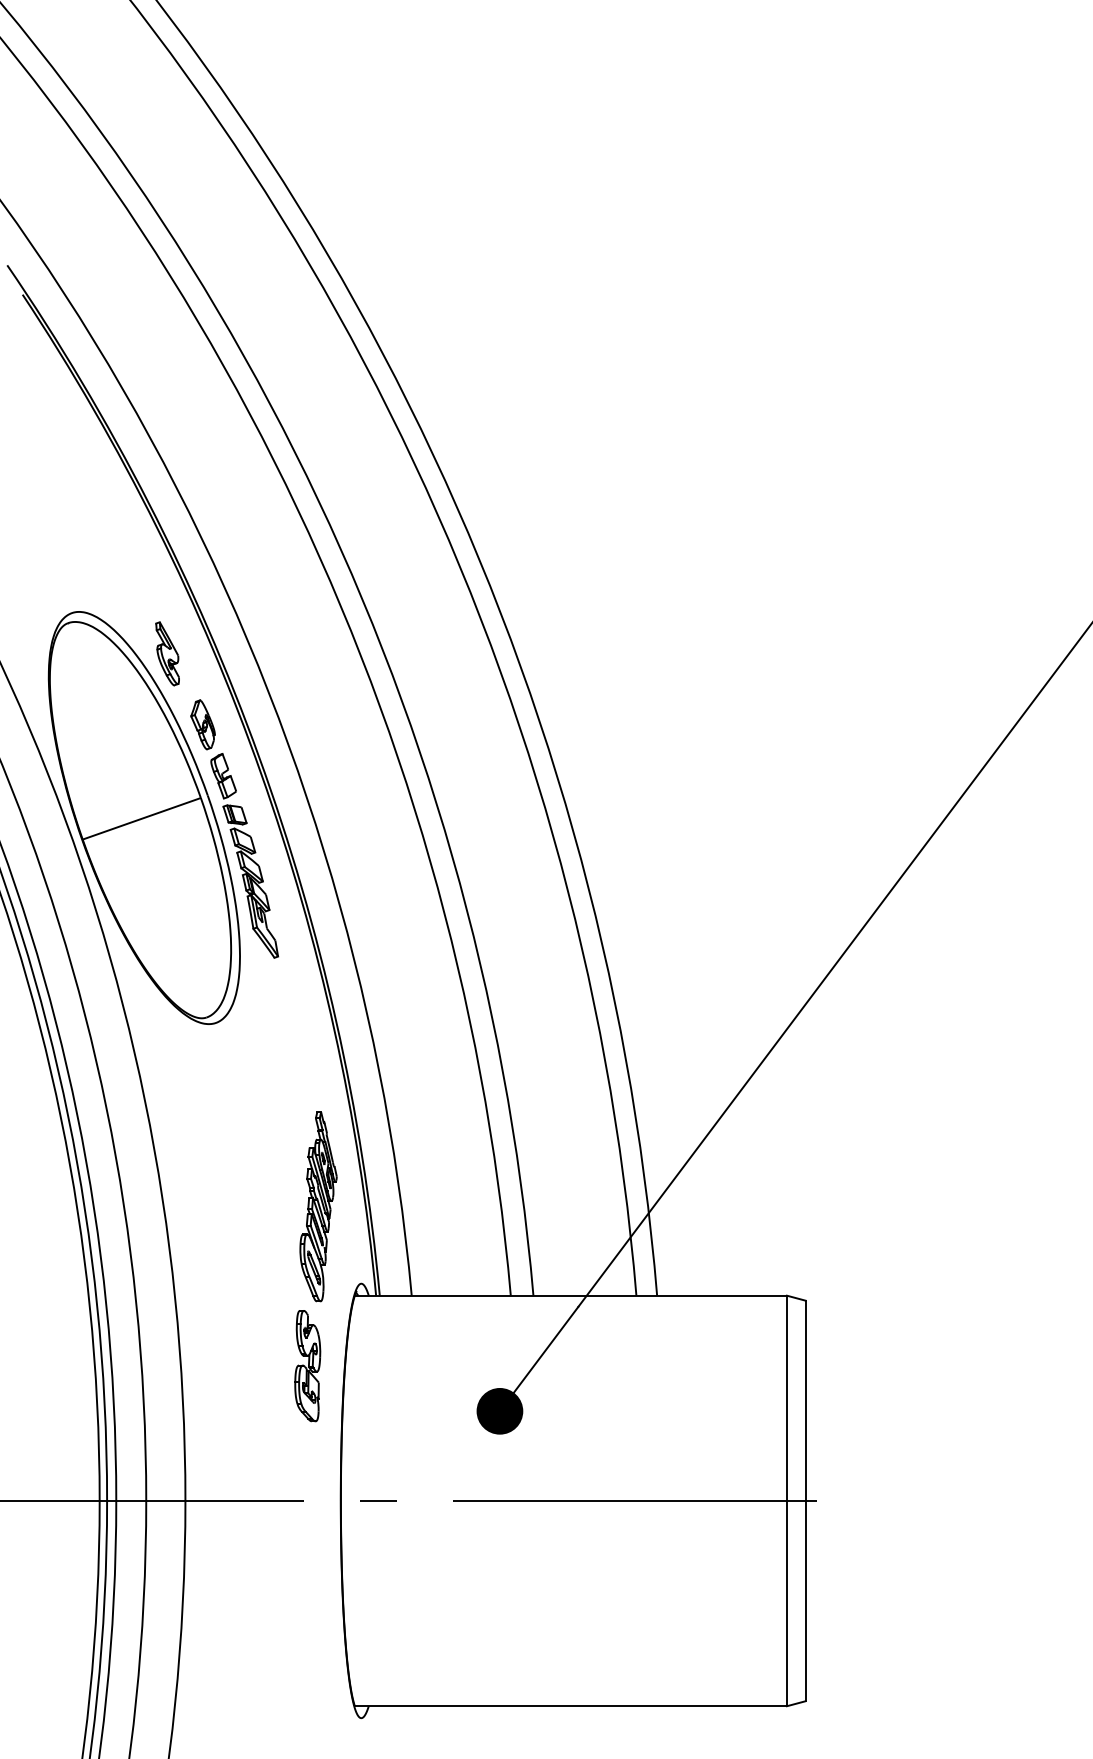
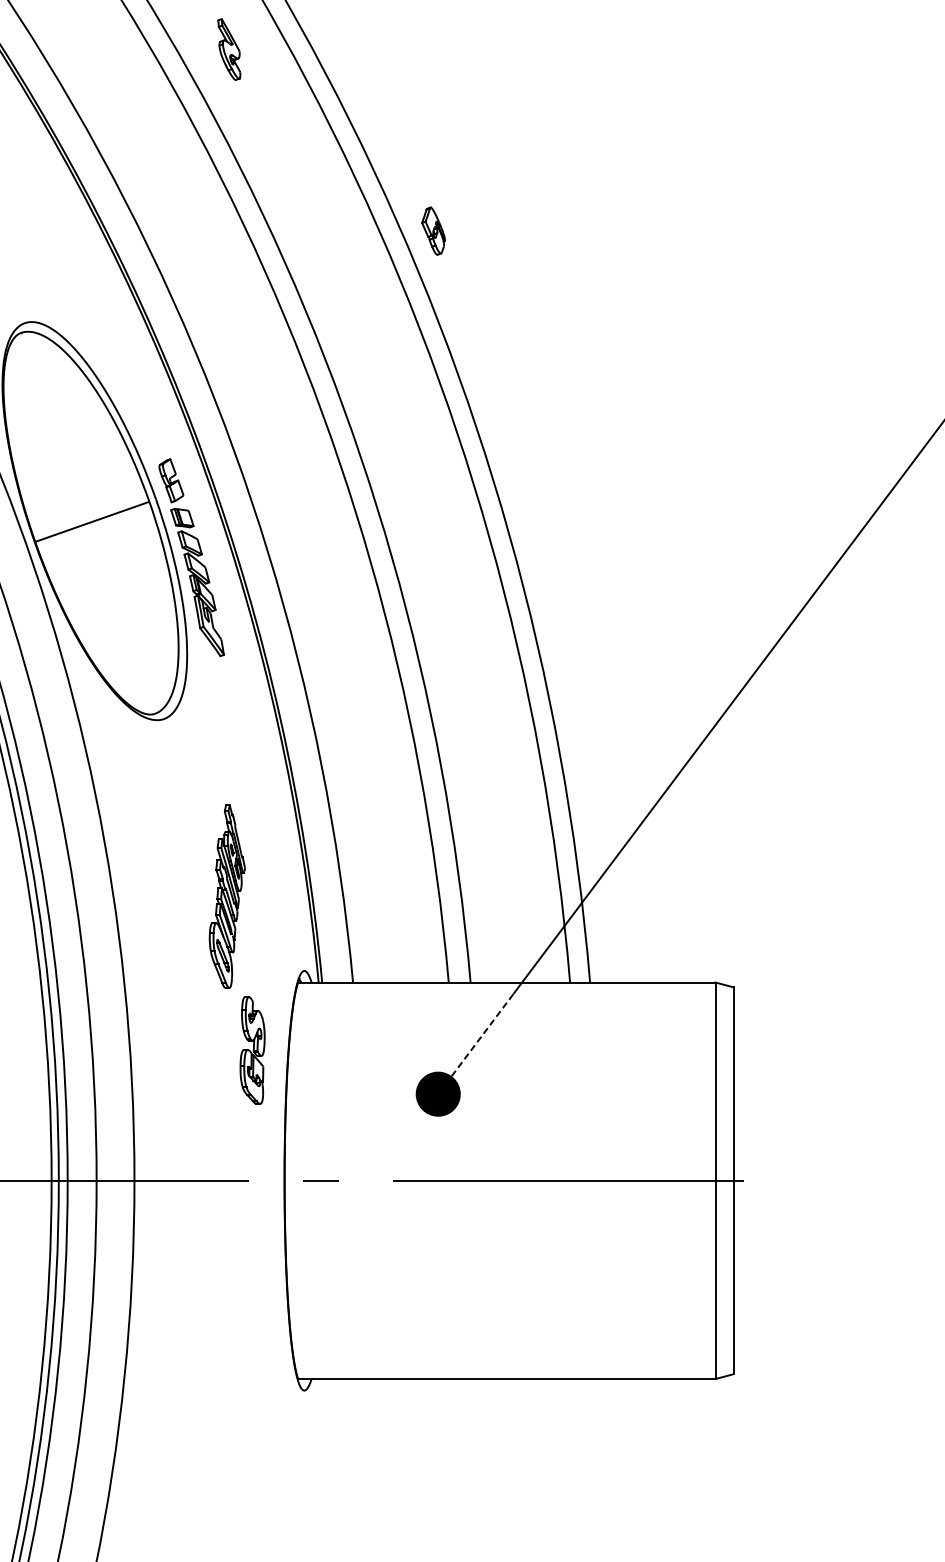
part: (167, 653) -> (229, 49), moved
part: (202, 724) -> (433, 230), moved
part: (318, 1206) -> (227, 896), moved
line: (546, 1349) -> (483, 1034), solid -> dashed

